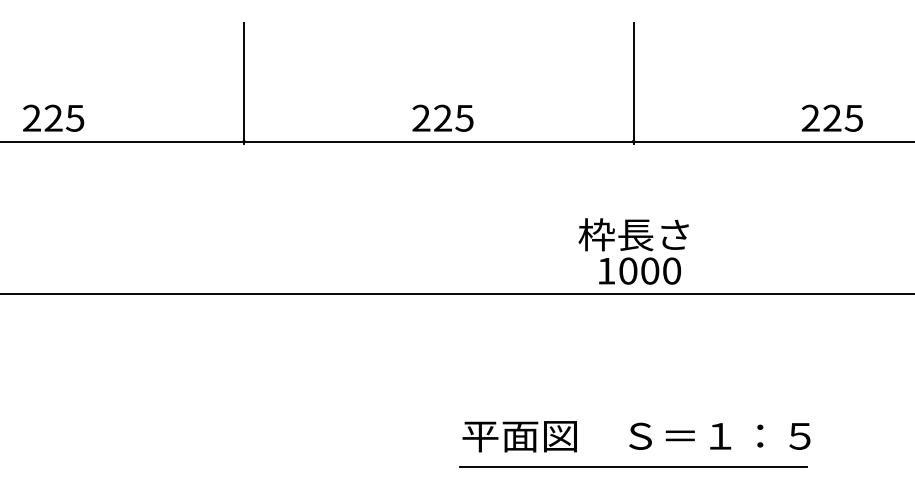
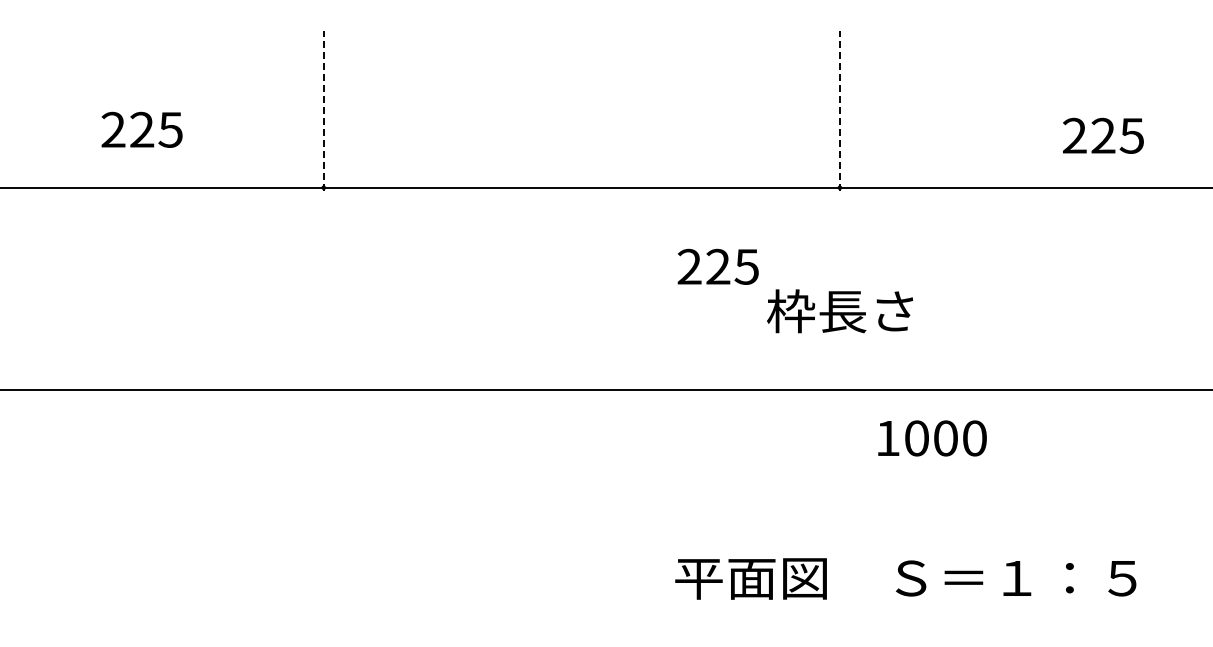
line: (244, 83) -> (323, 110), solid -> dashed
line: (633, 83) -> (839, 110), solid -> dashed
text: (53, 118) -> (141, 129), moved
text: (442, 118) -> (717, 266), moved
text: (832, 118) -> (1103, 135), moved
text: (640, 271) -> (932, 438), moved
text: (636, 436) -> (905, 578), moved
line: (633, 467) -> (839, 619), removed

